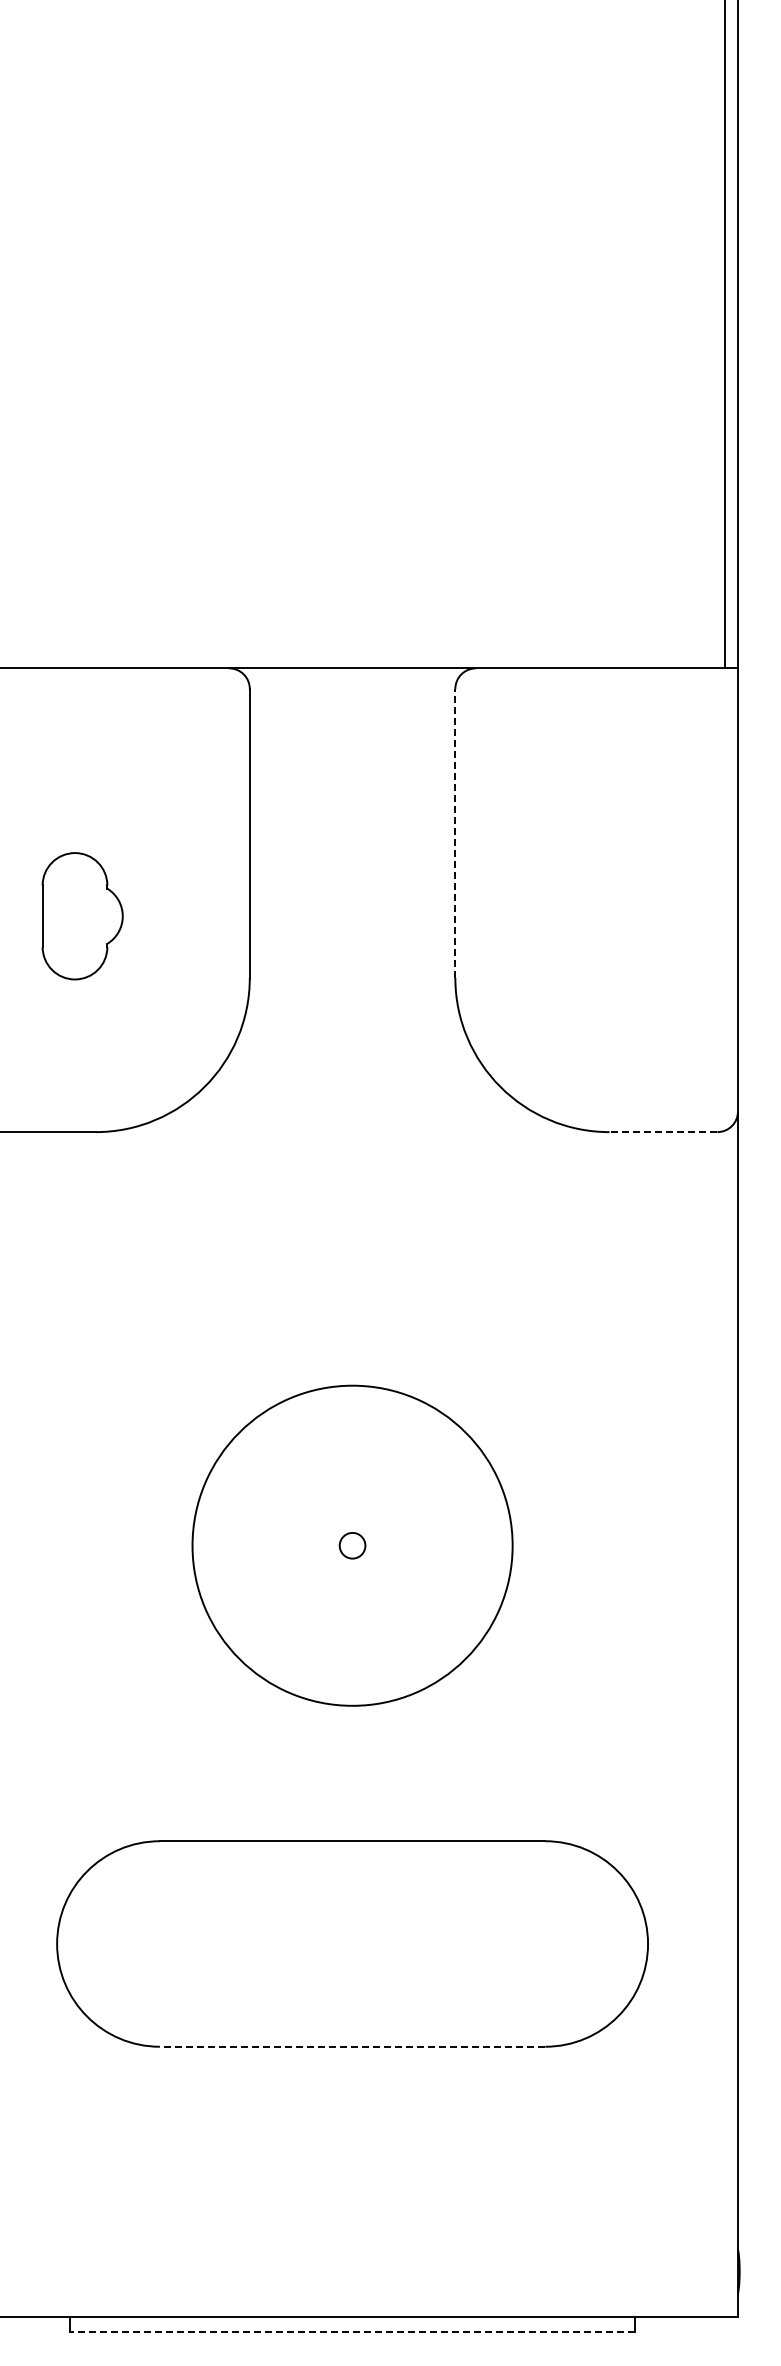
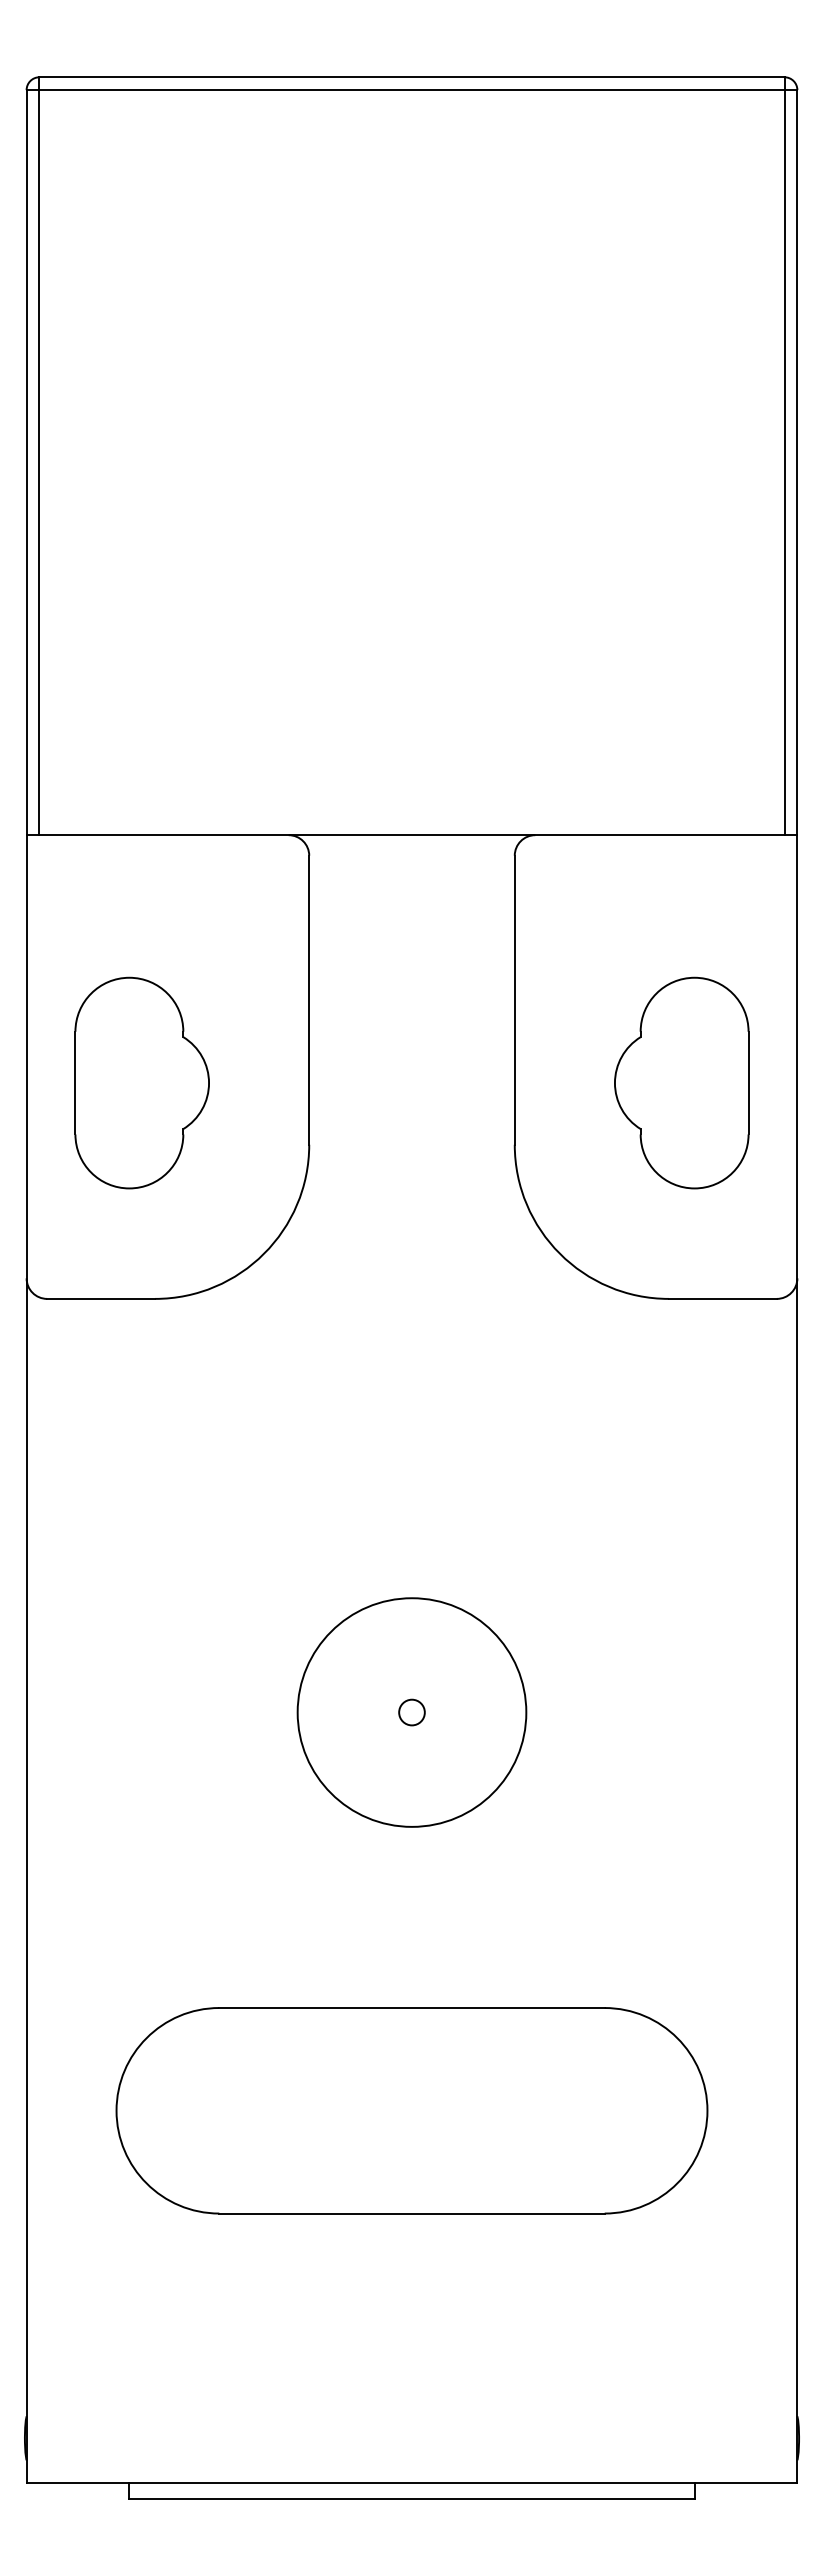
line: (455, 833) -> (514, 1000), dashed -> solid
part: (82, 915) -> (141, 1082), size x1.67
part: (622, 915) -> (681, 1082), added
line: (663, 1131) -> (722, 1298), dashed -> solid
circle: (352, 1545) -> (411, 1712), size x0.71
line: (353, 2046) -> (412, 2213), dashed -> solid
line: (353, 2331) -> (412, 2498), dashed -> solid

